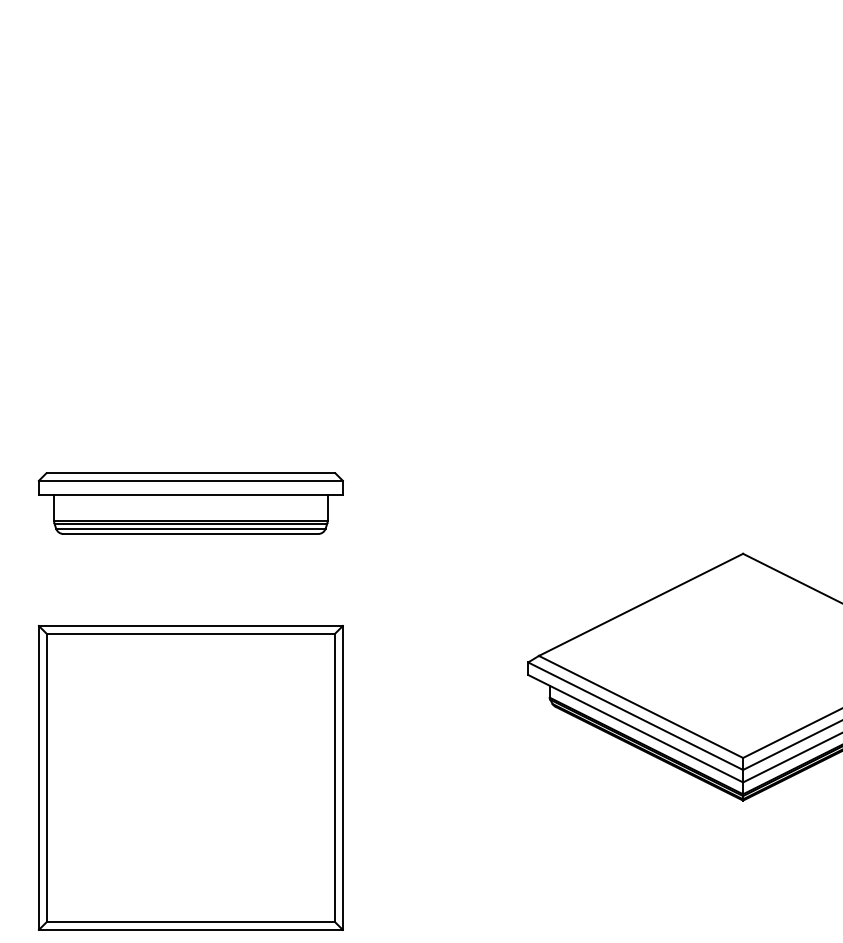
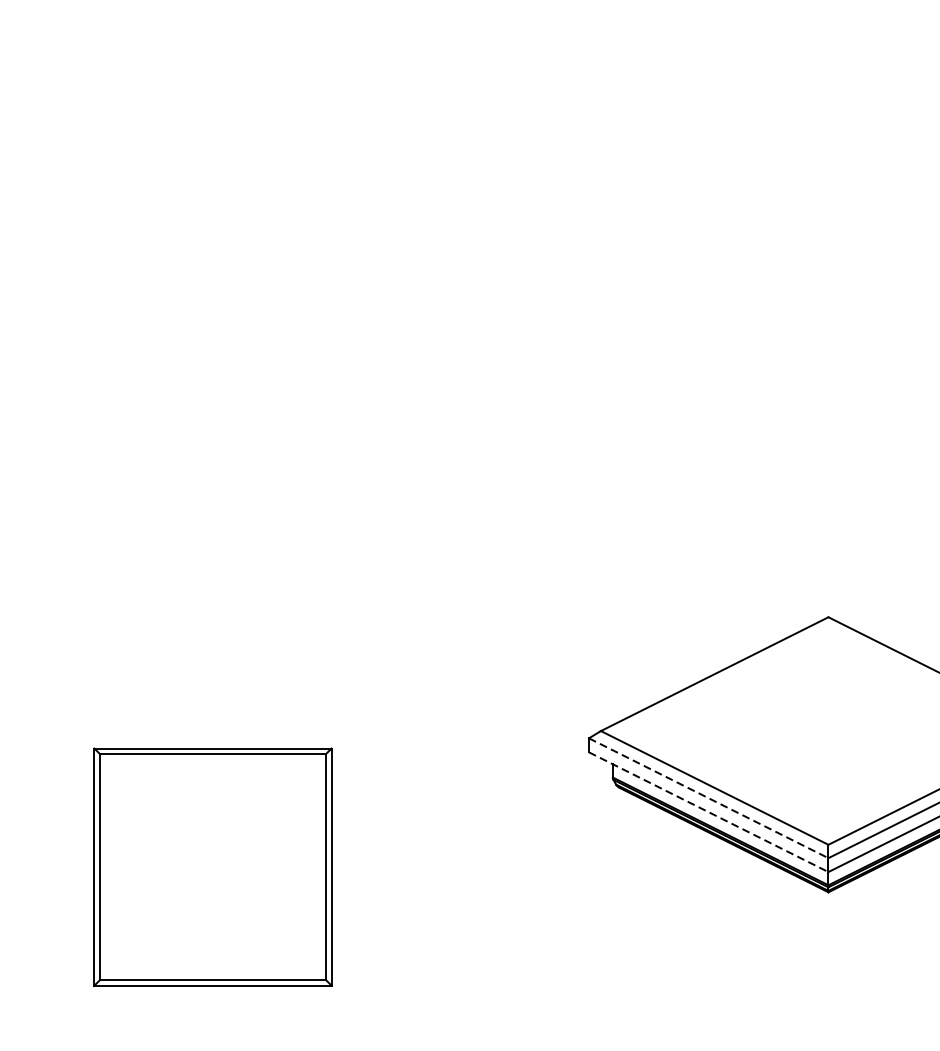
part: (190, 503) -> (212, 561), removed
line: (636, 716) -> (709, 798), solid -> dashed
line: (636, 728) -> (709, 811), solid -> dashed
part: (190, 777) -> (212, 866), size x0.7

